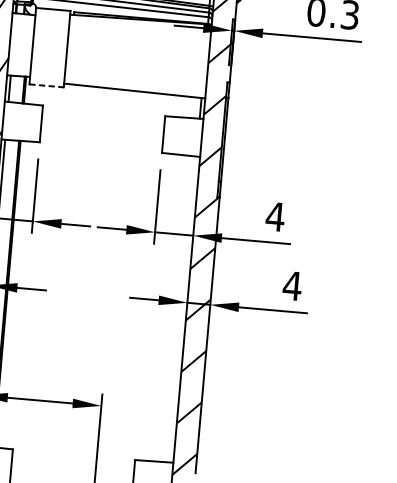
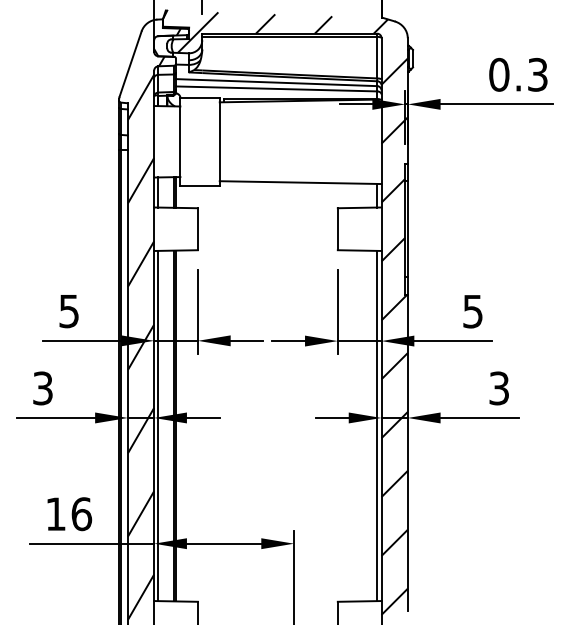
line: (47, 85) -> (200, 185), dashed -> solid
text: (274, 216) -> (472, 311), 4 -> 5
text: (291, 286) -> (498, 388), 4 -> 3
line: (183, 309) -> (377, 425), added

